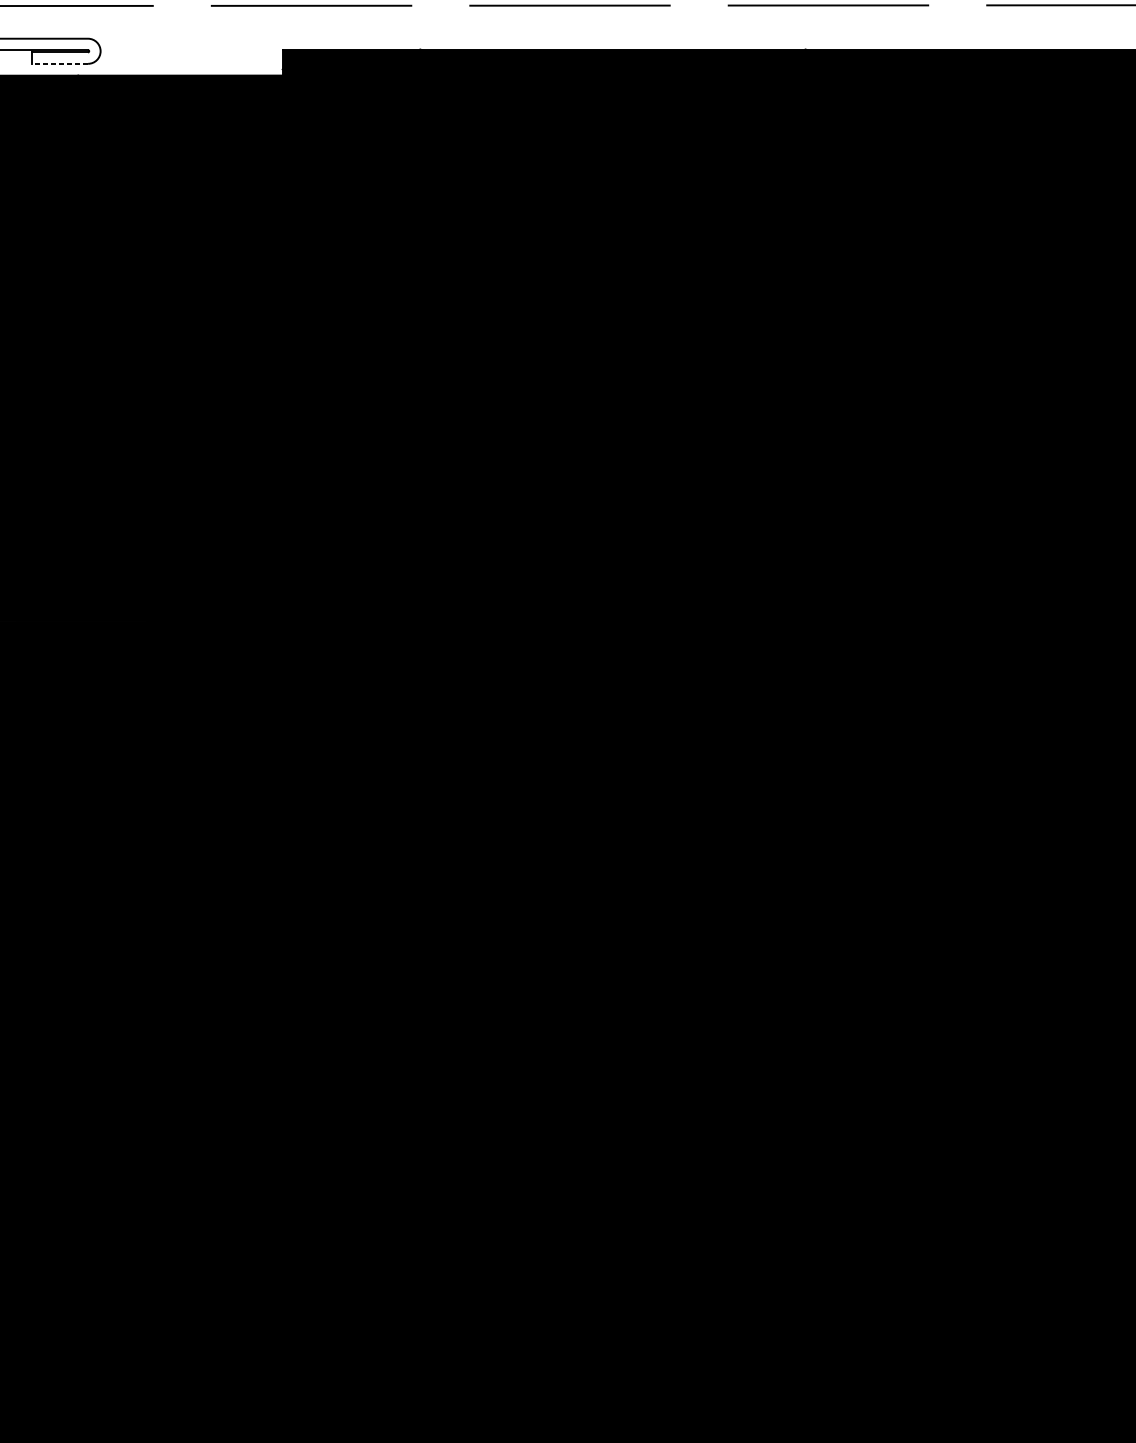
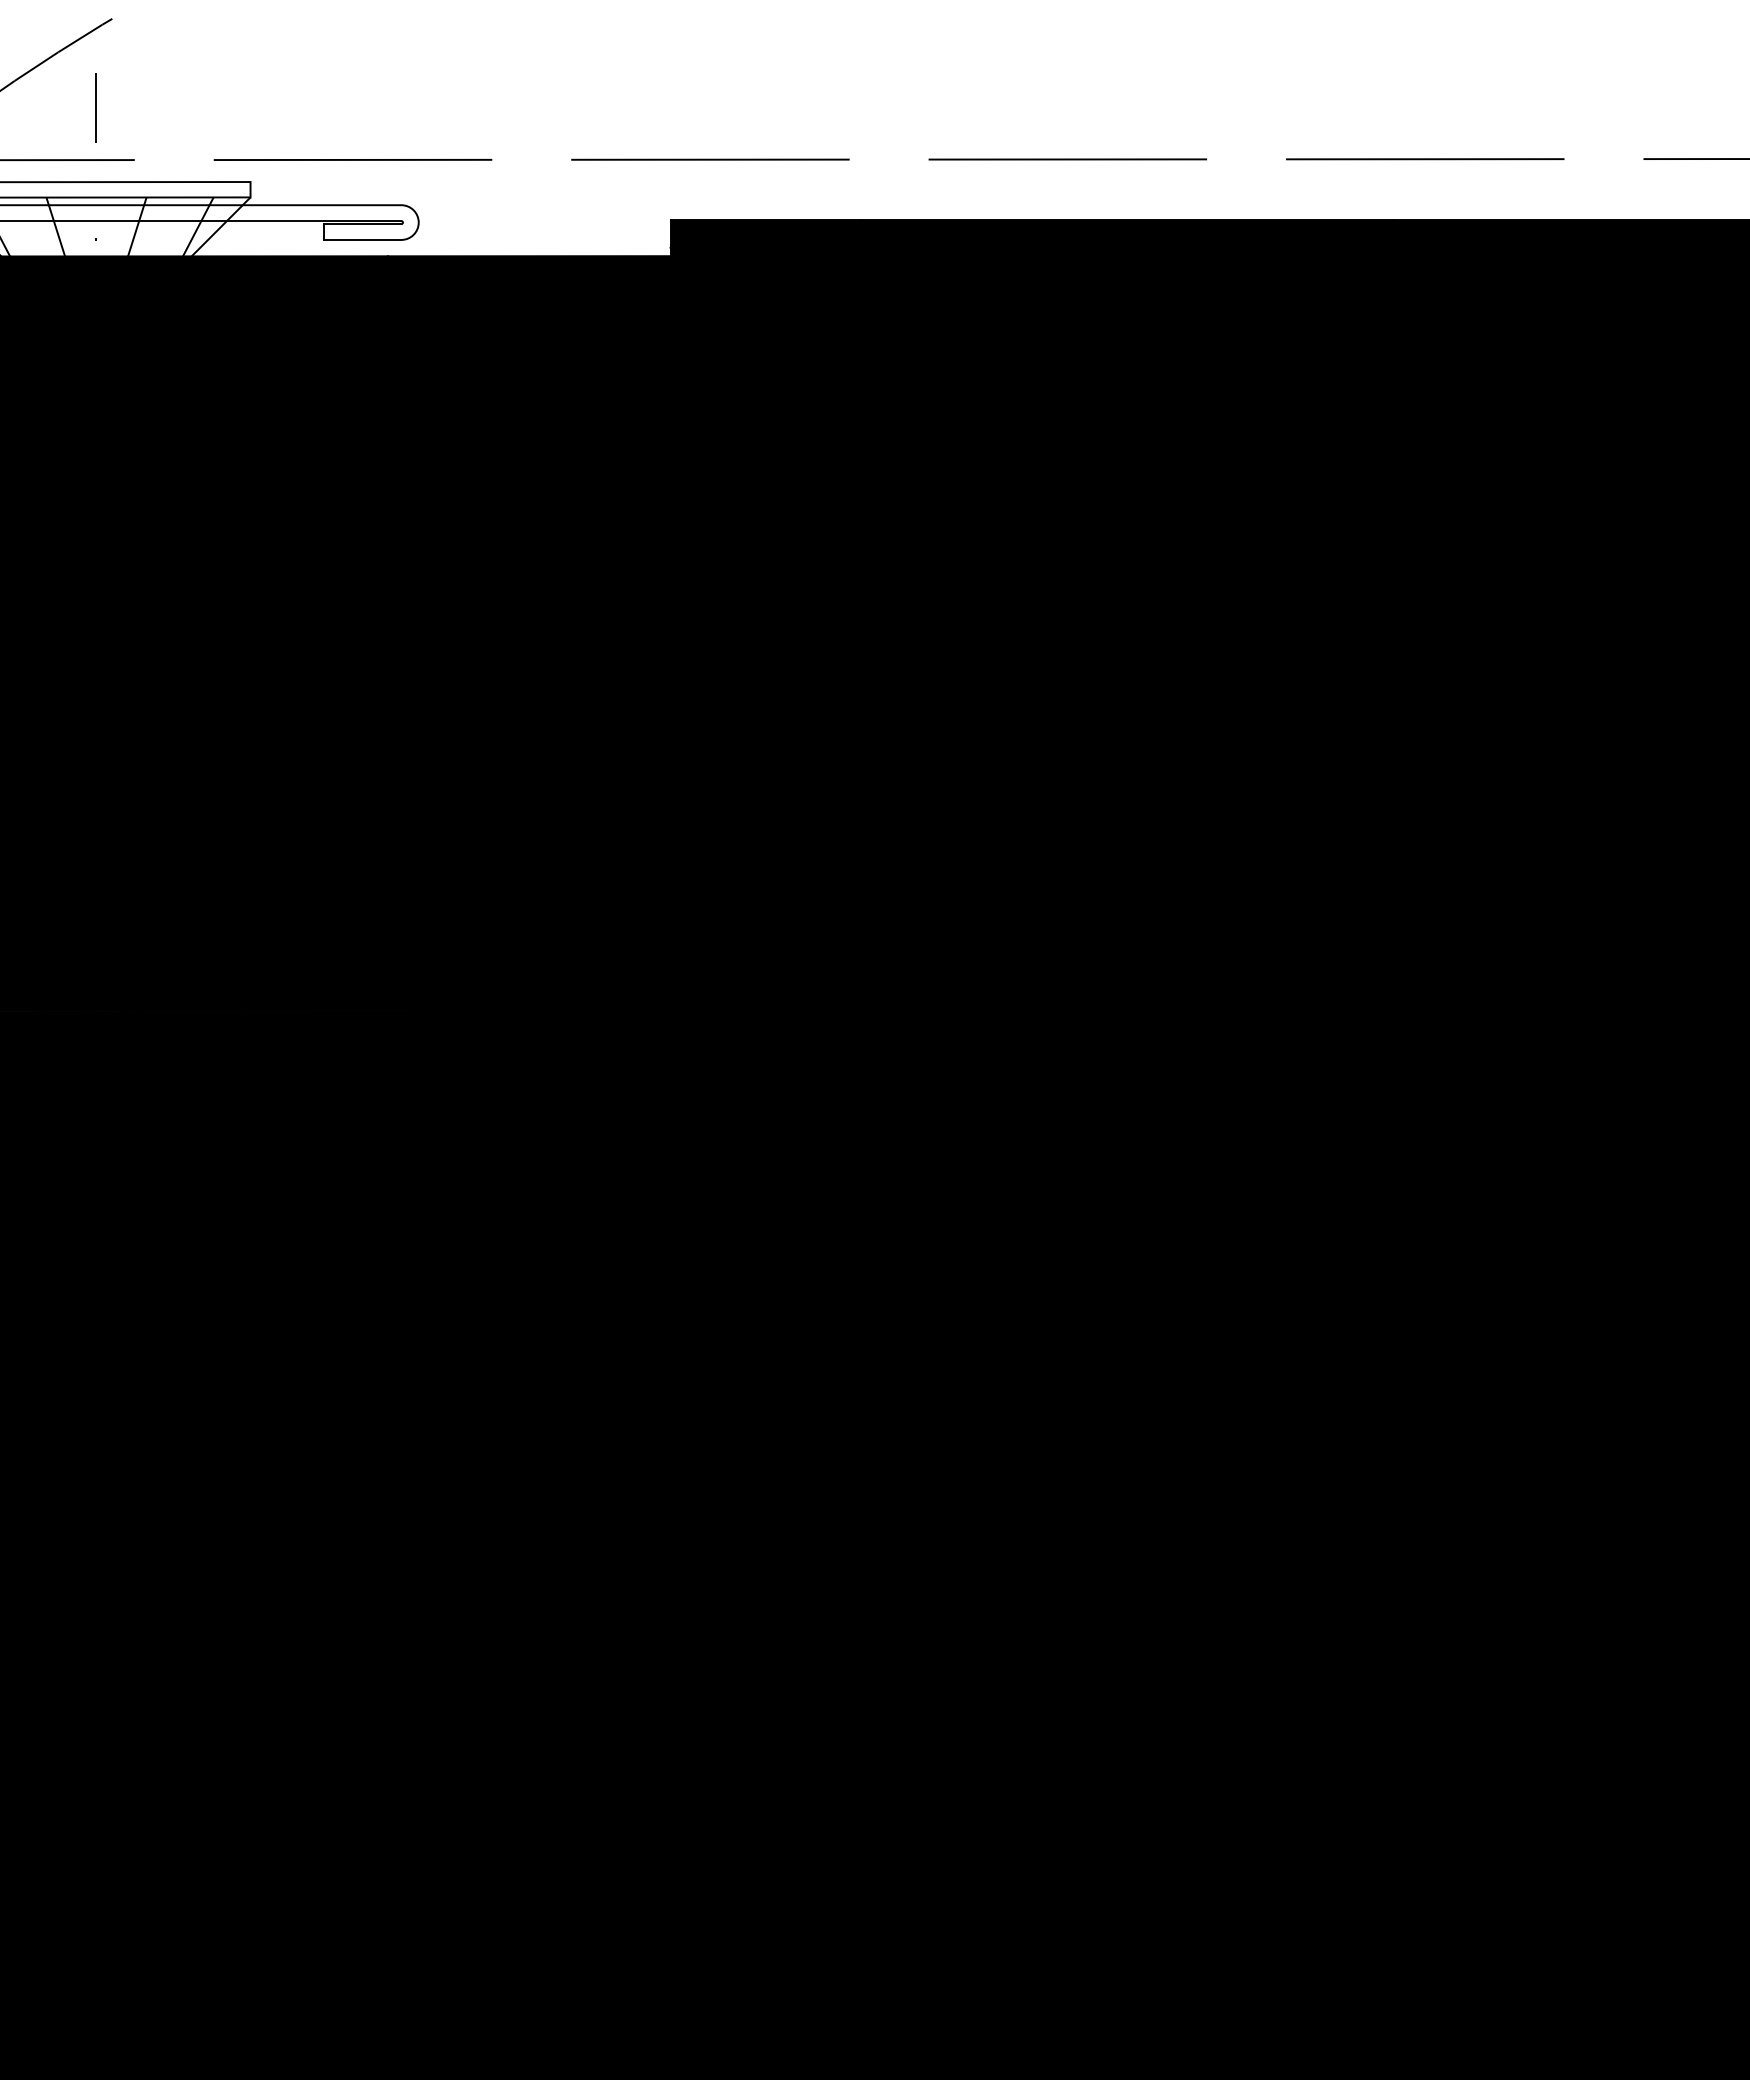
line: (59, 63) -> (362, 239), dashed -> solid

